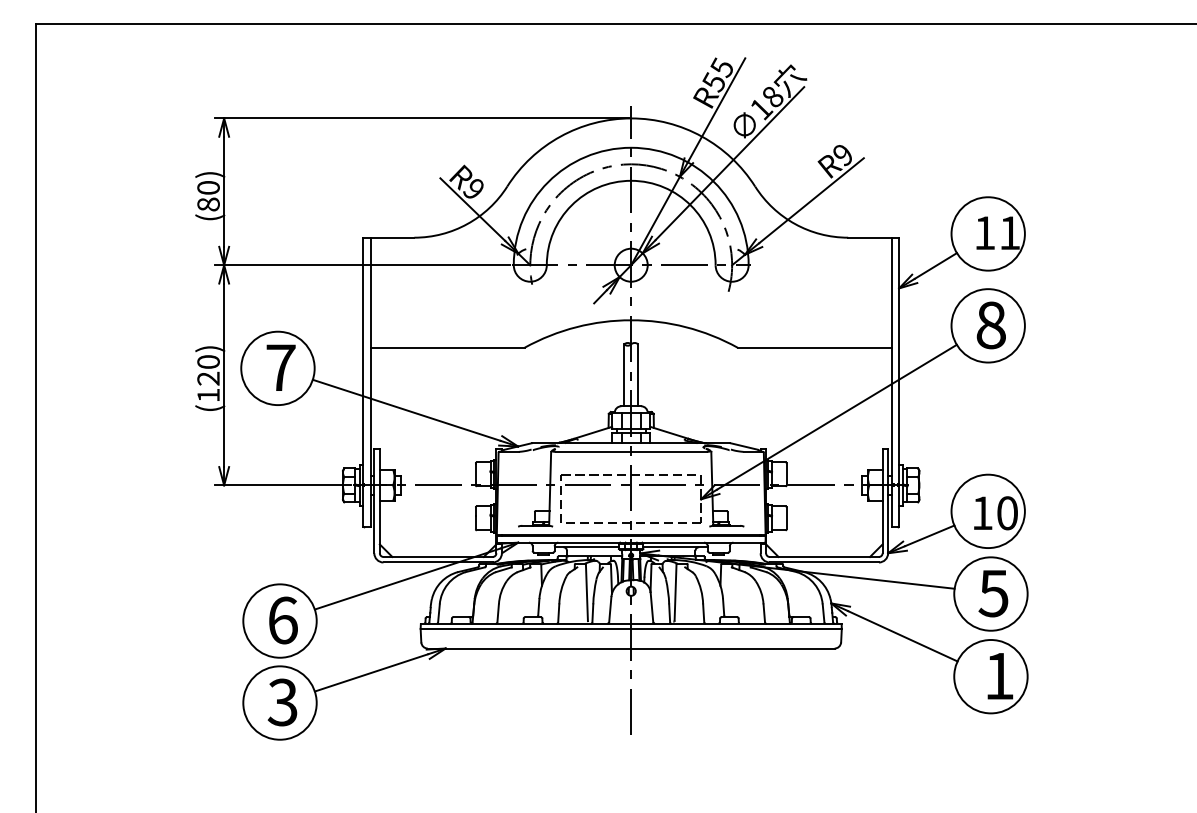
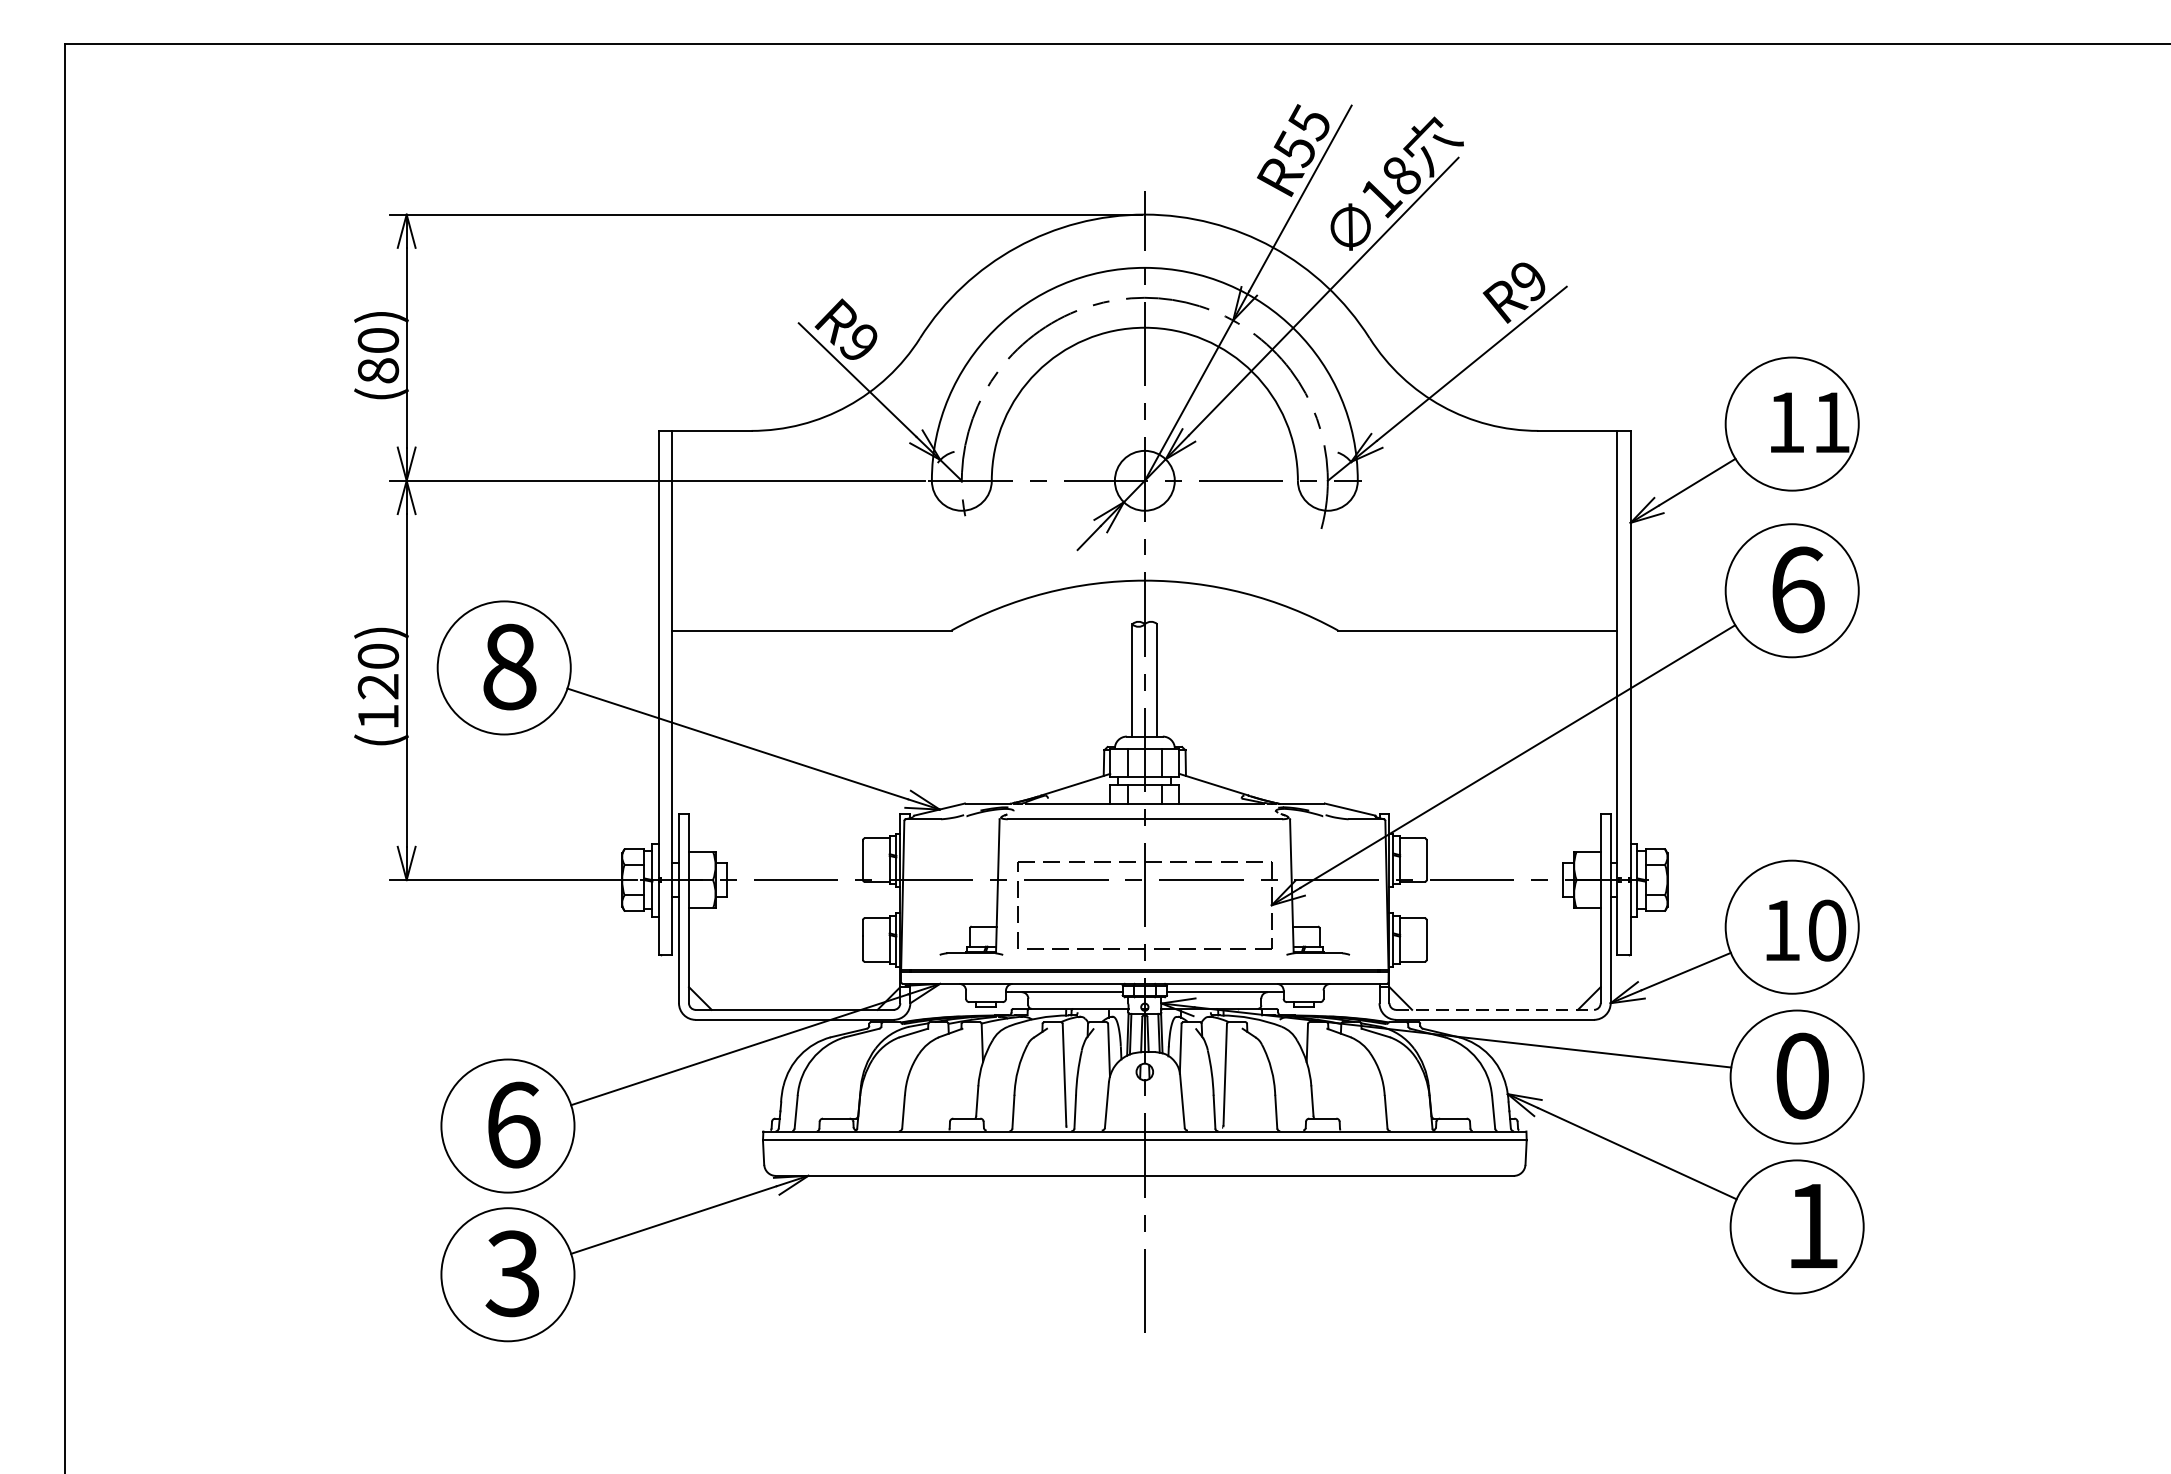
text: (991, 325) -> (1798, 590), 8 -> 6
text: (280, 367) -> (508, 666), 7 -> 8
line: (824, 556) -> (1495, 1009), solid -> dashed
text: (993, 593) -> (1801, 1076), 5 -> 0

